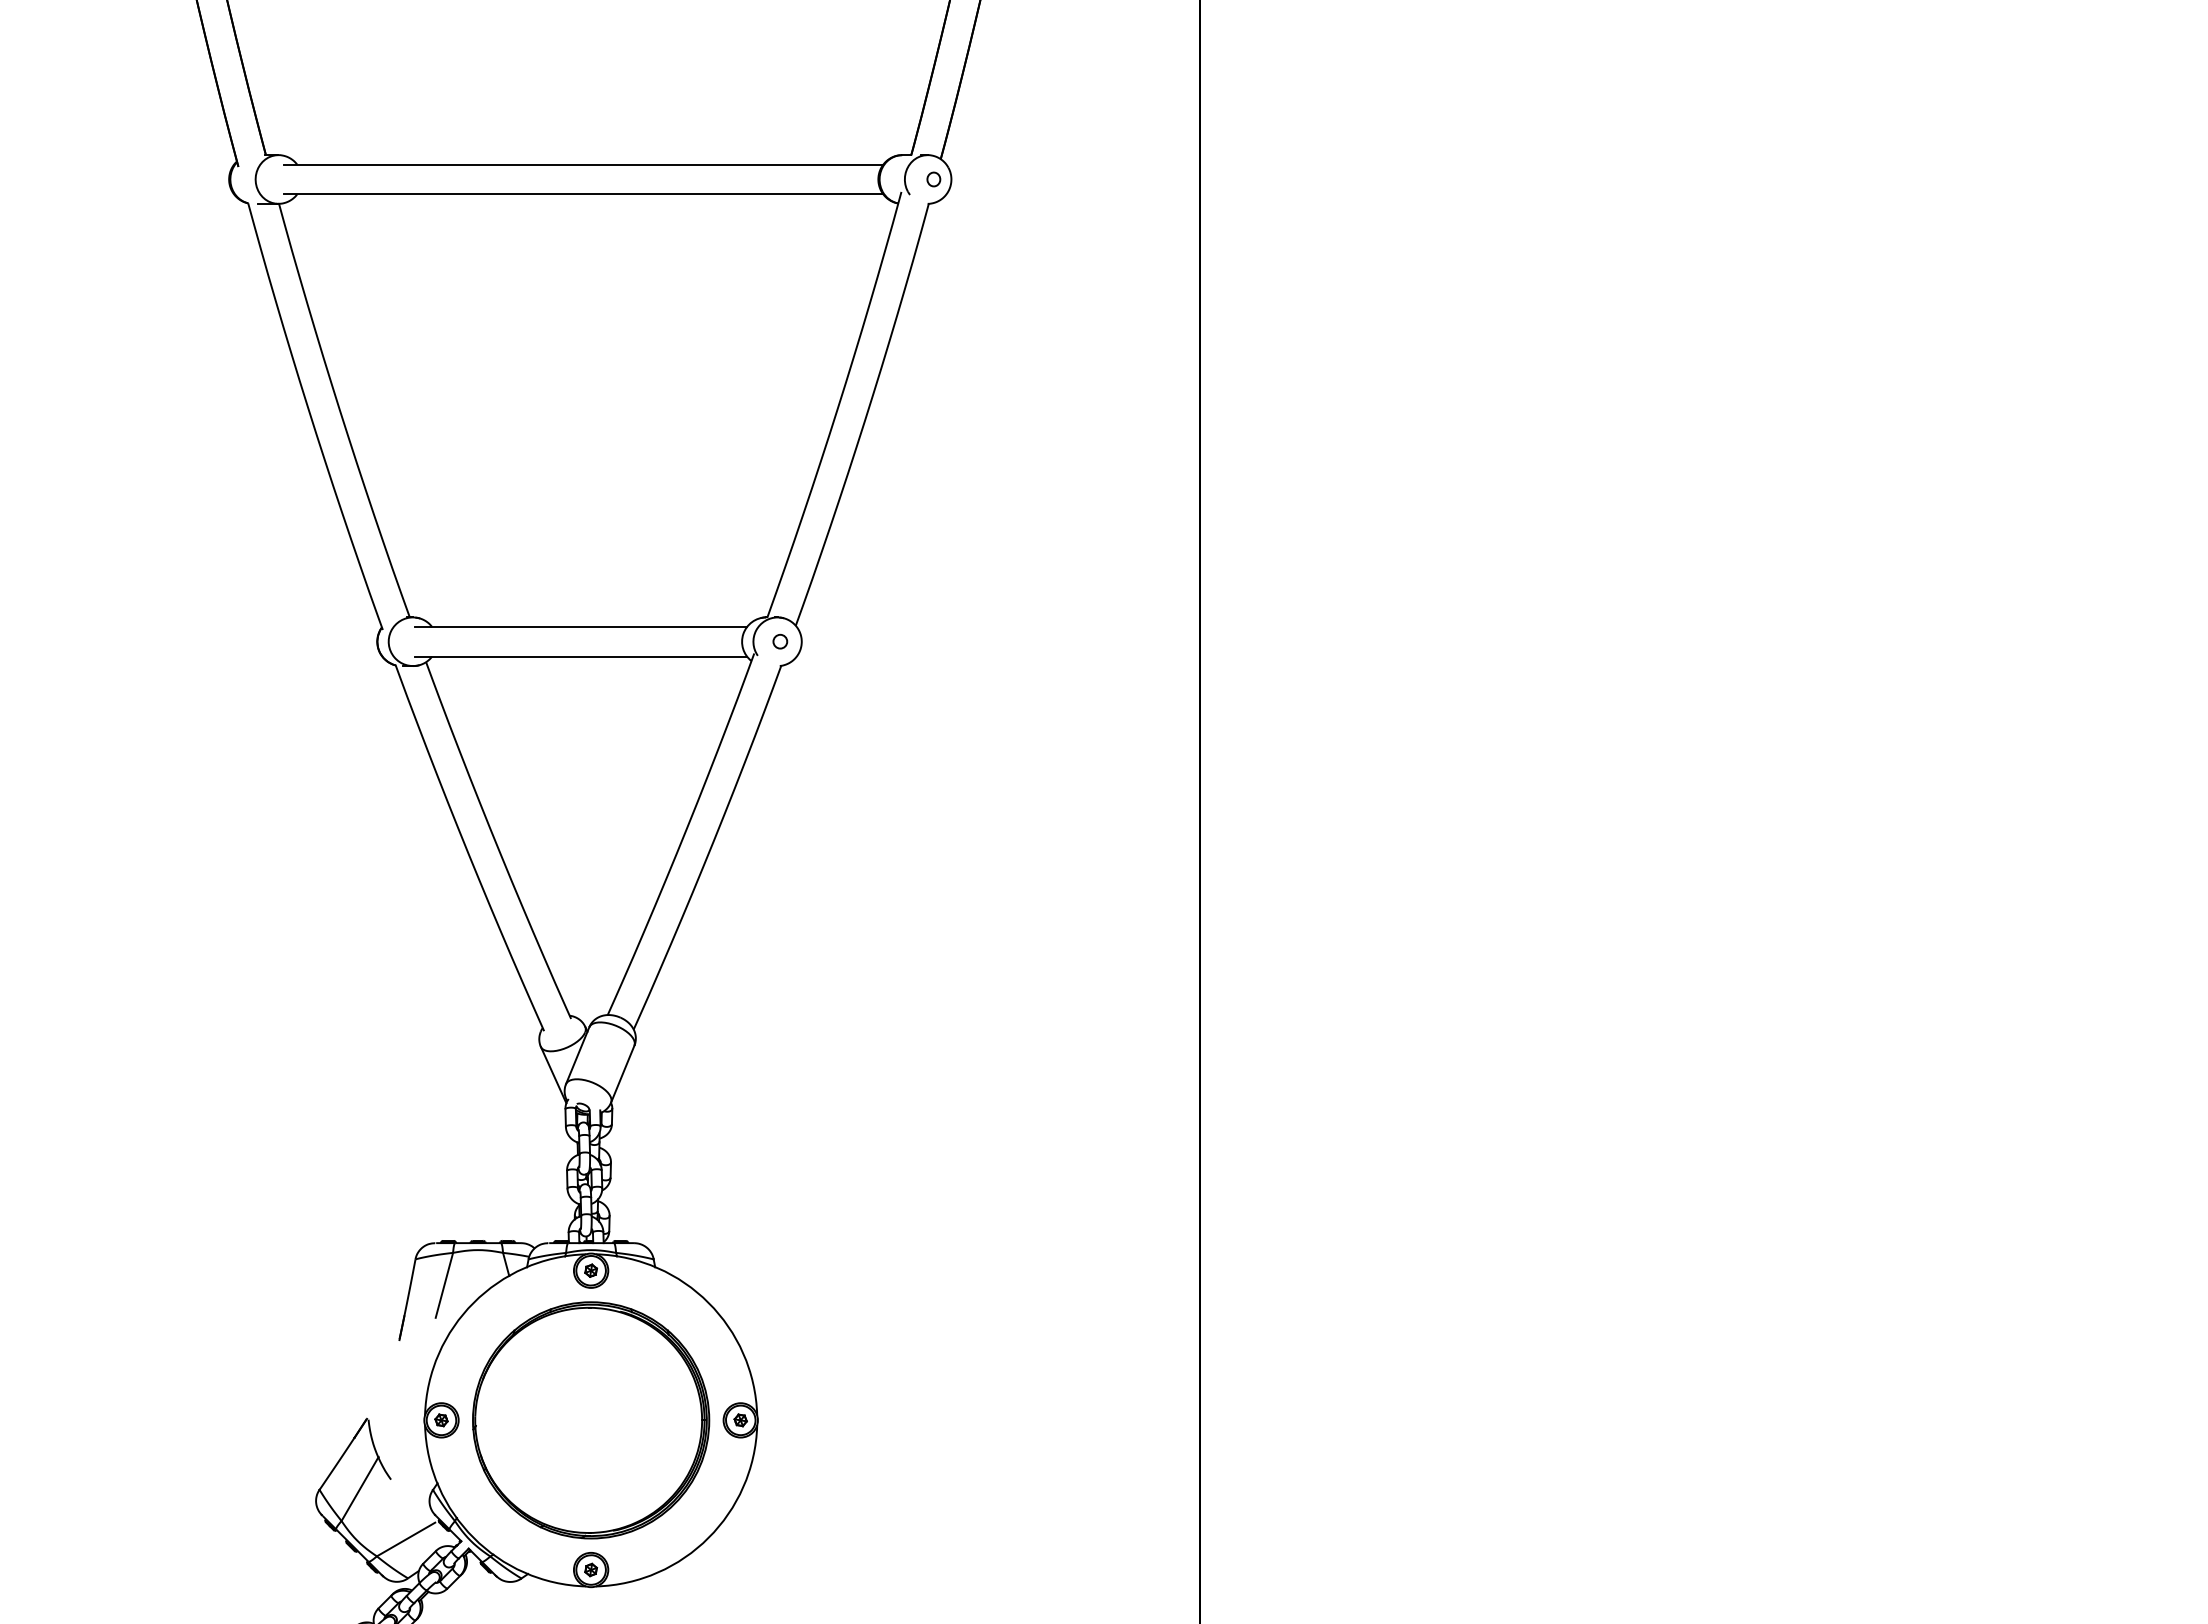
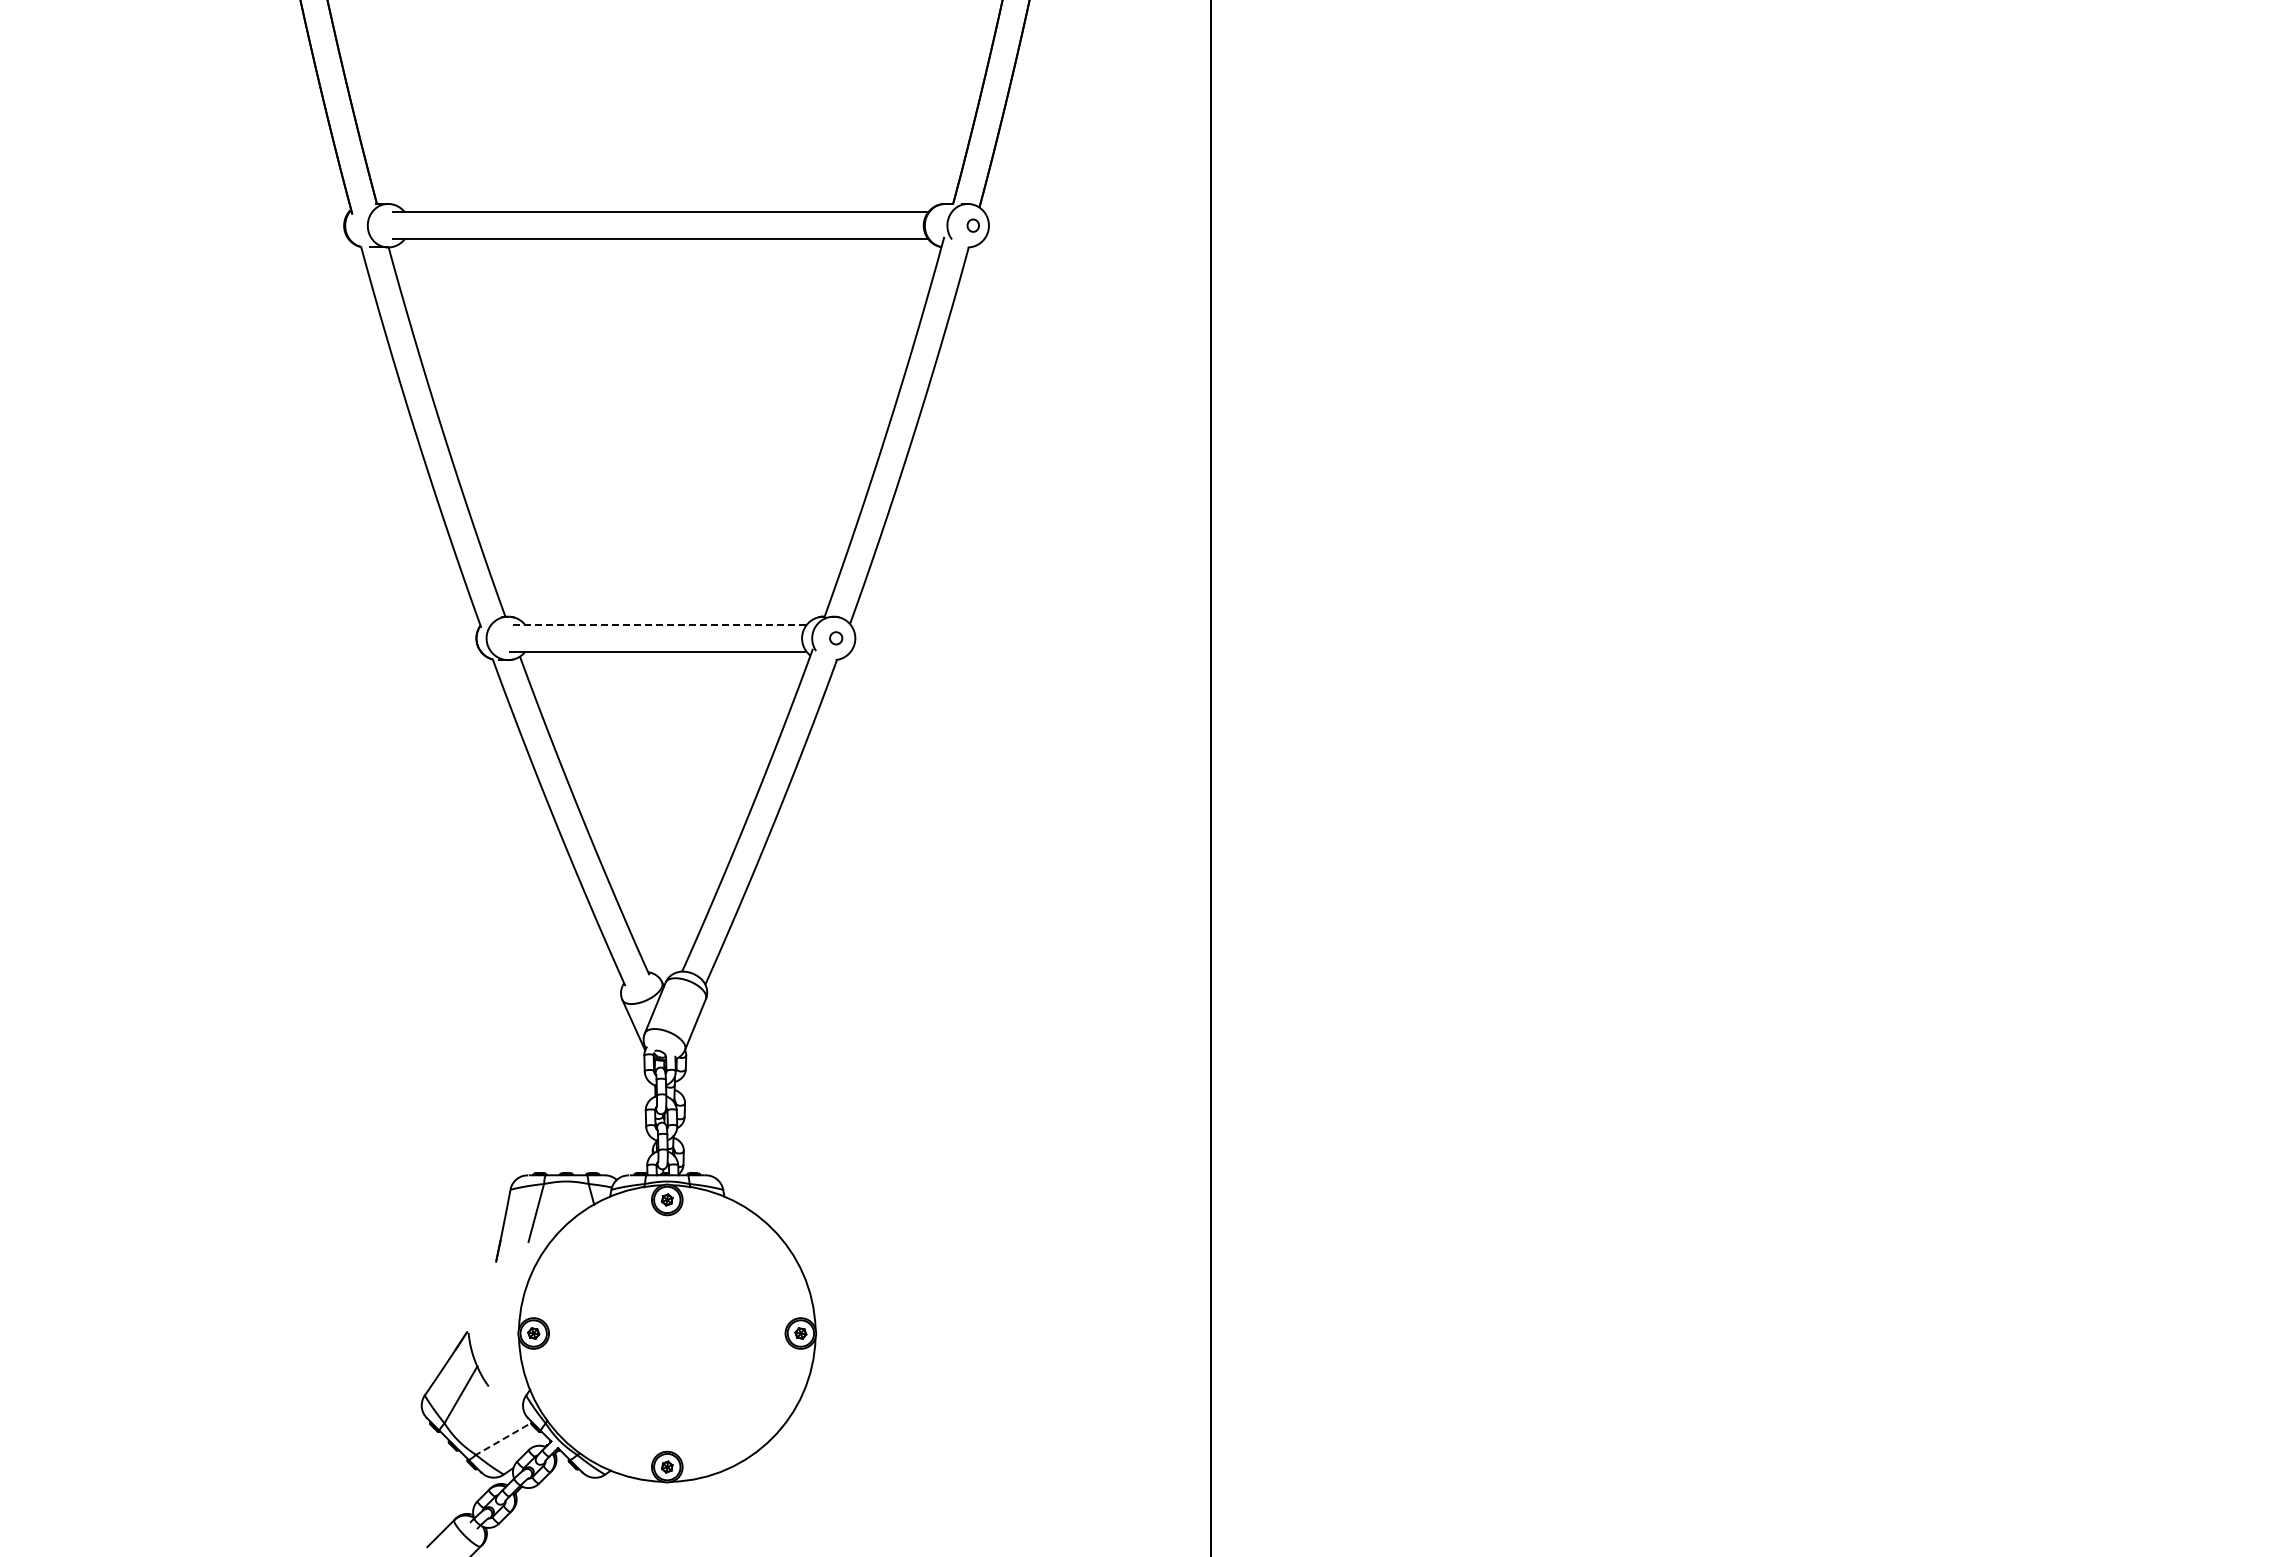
line: (581, 627) -> (658, 625), solid -> dashed
part: (590, 1420) -> (666, 1333), removed
line: (405, 1540) -> (501, 1440), solid -> dashed

